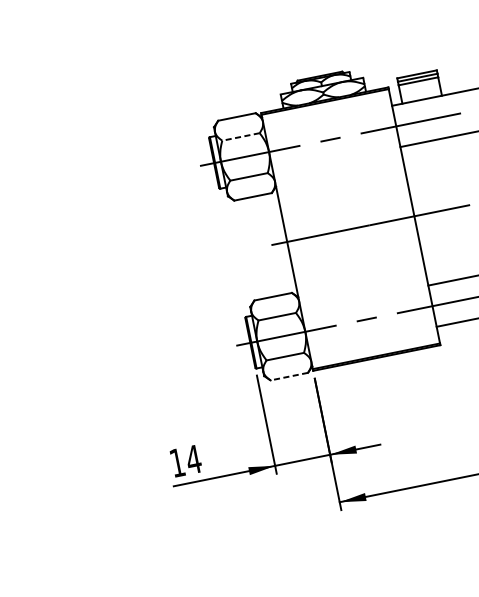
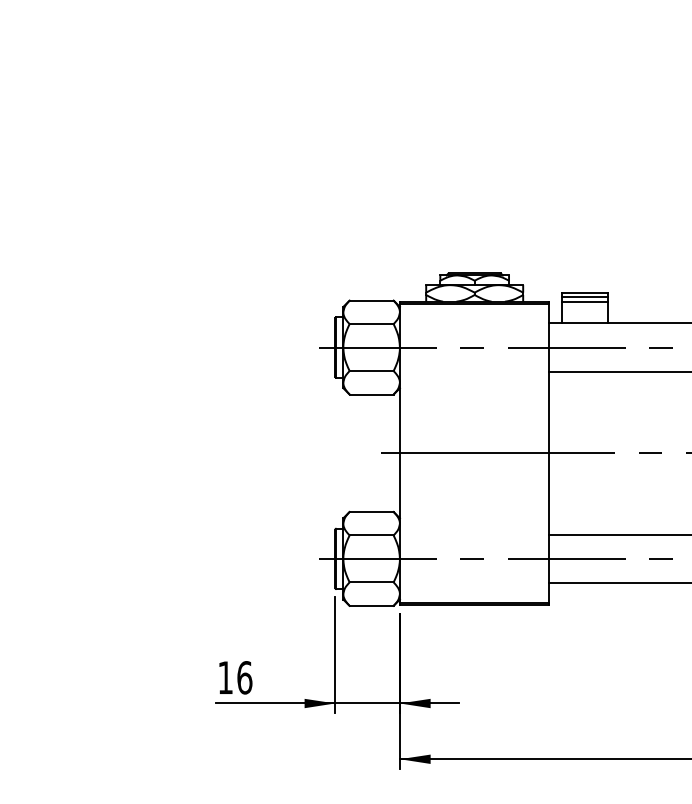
line: (240, 137) -> (371, 324), dashed -> solid
line: (289, 376) -> (371, 605), dashed -> solid
text: (193, 459) -> (244, 677), 14 -> 16

